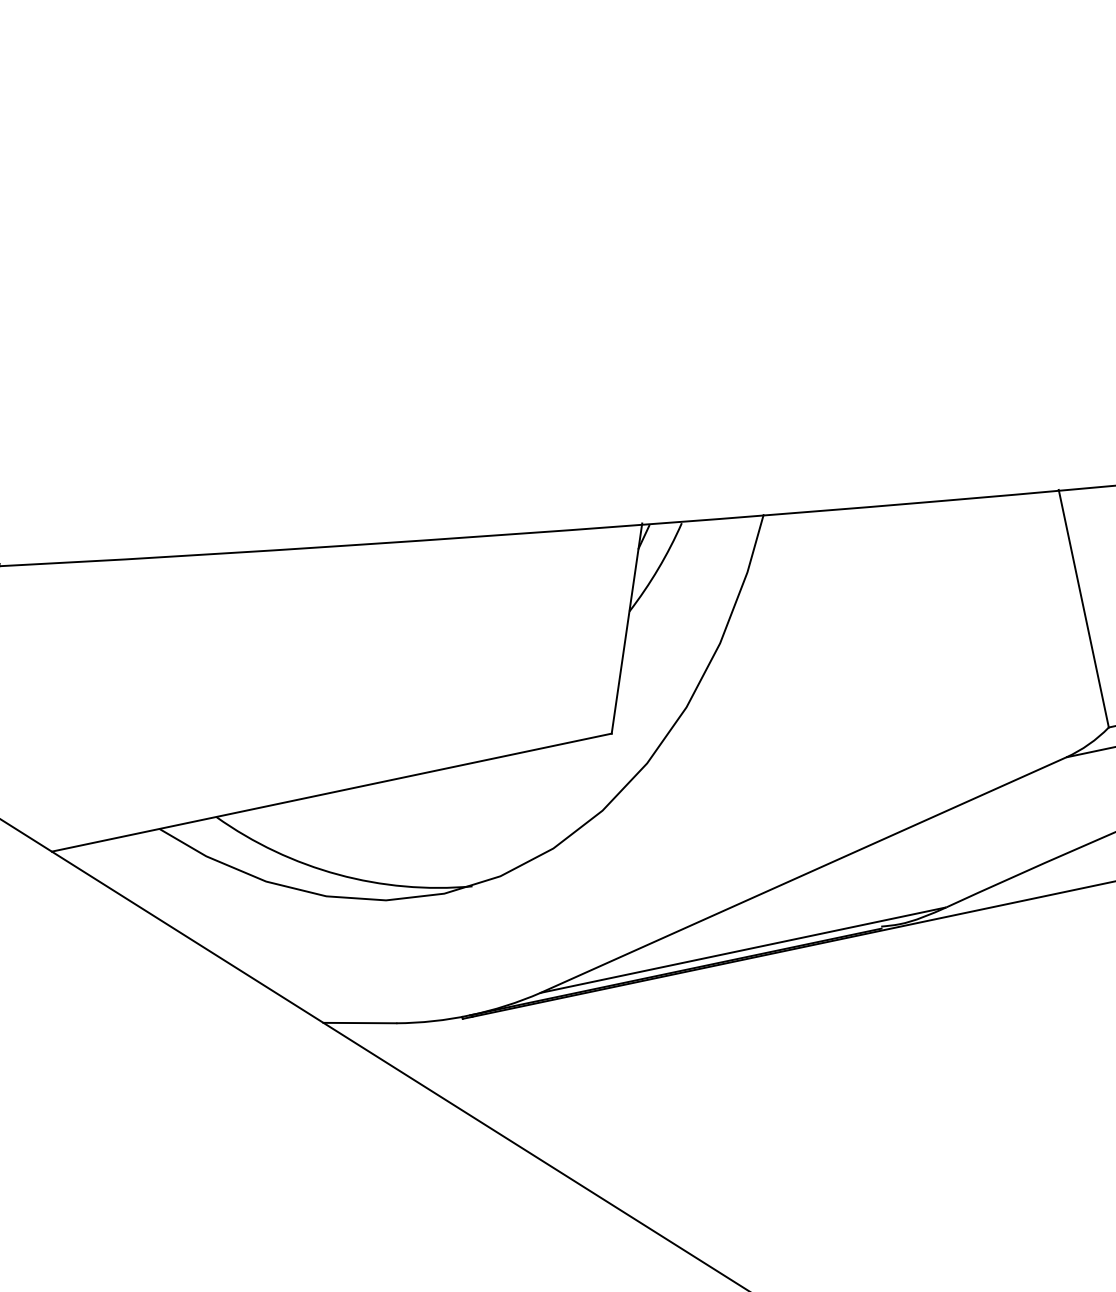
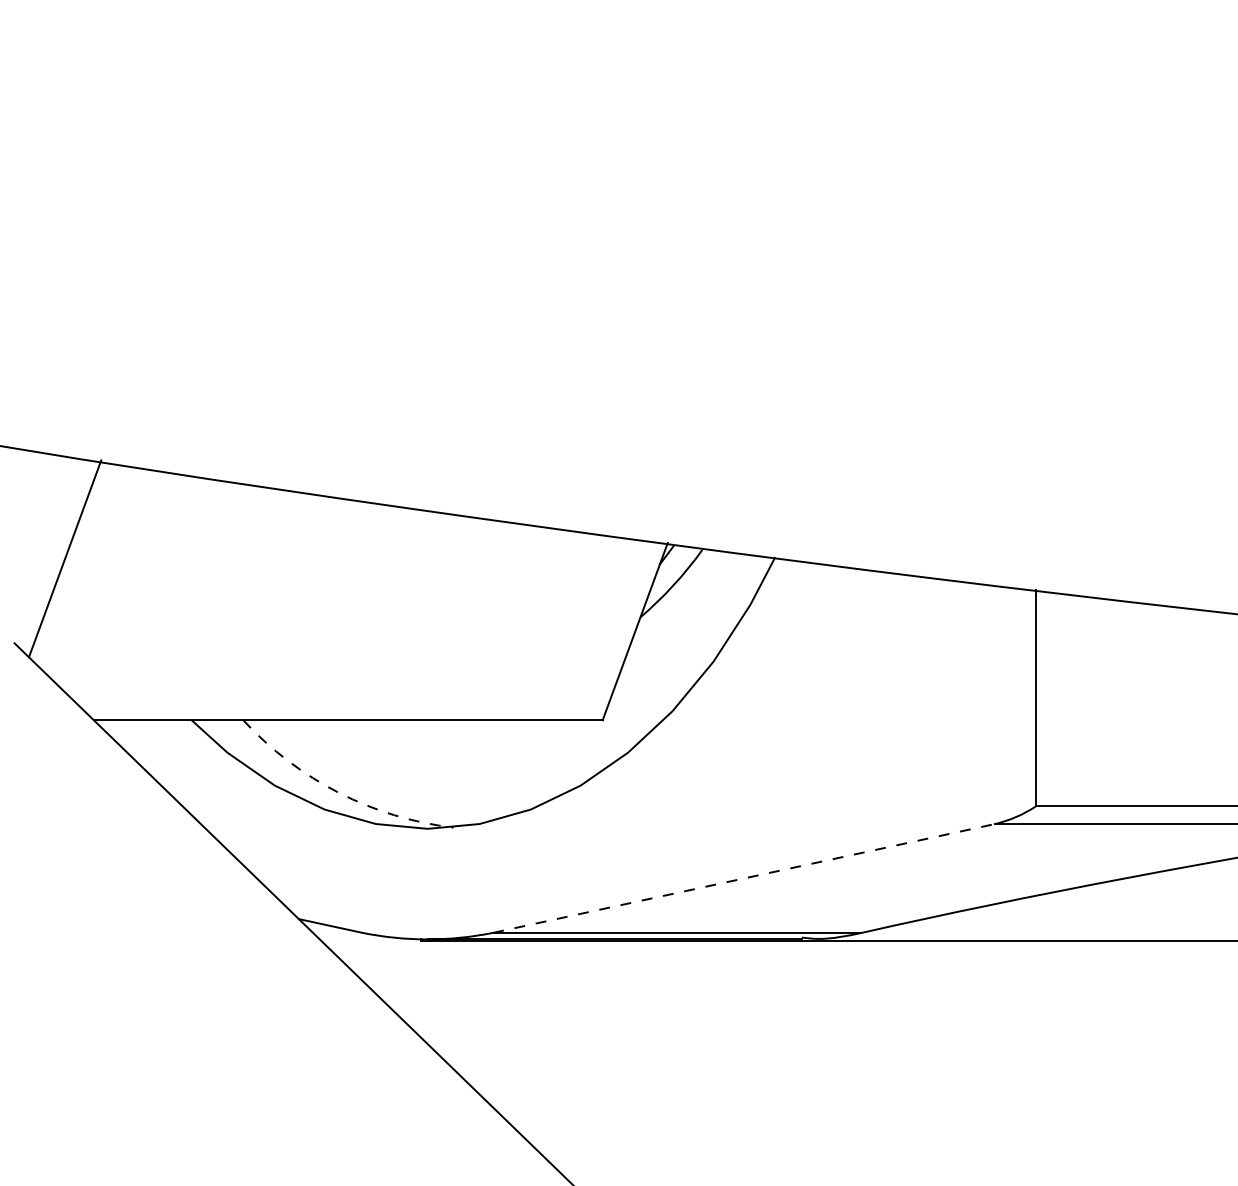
arc: (337, 874) -> (338, 792), solid -> dashed
line: (804, 874) -> (744, 878), solid -> dashed

